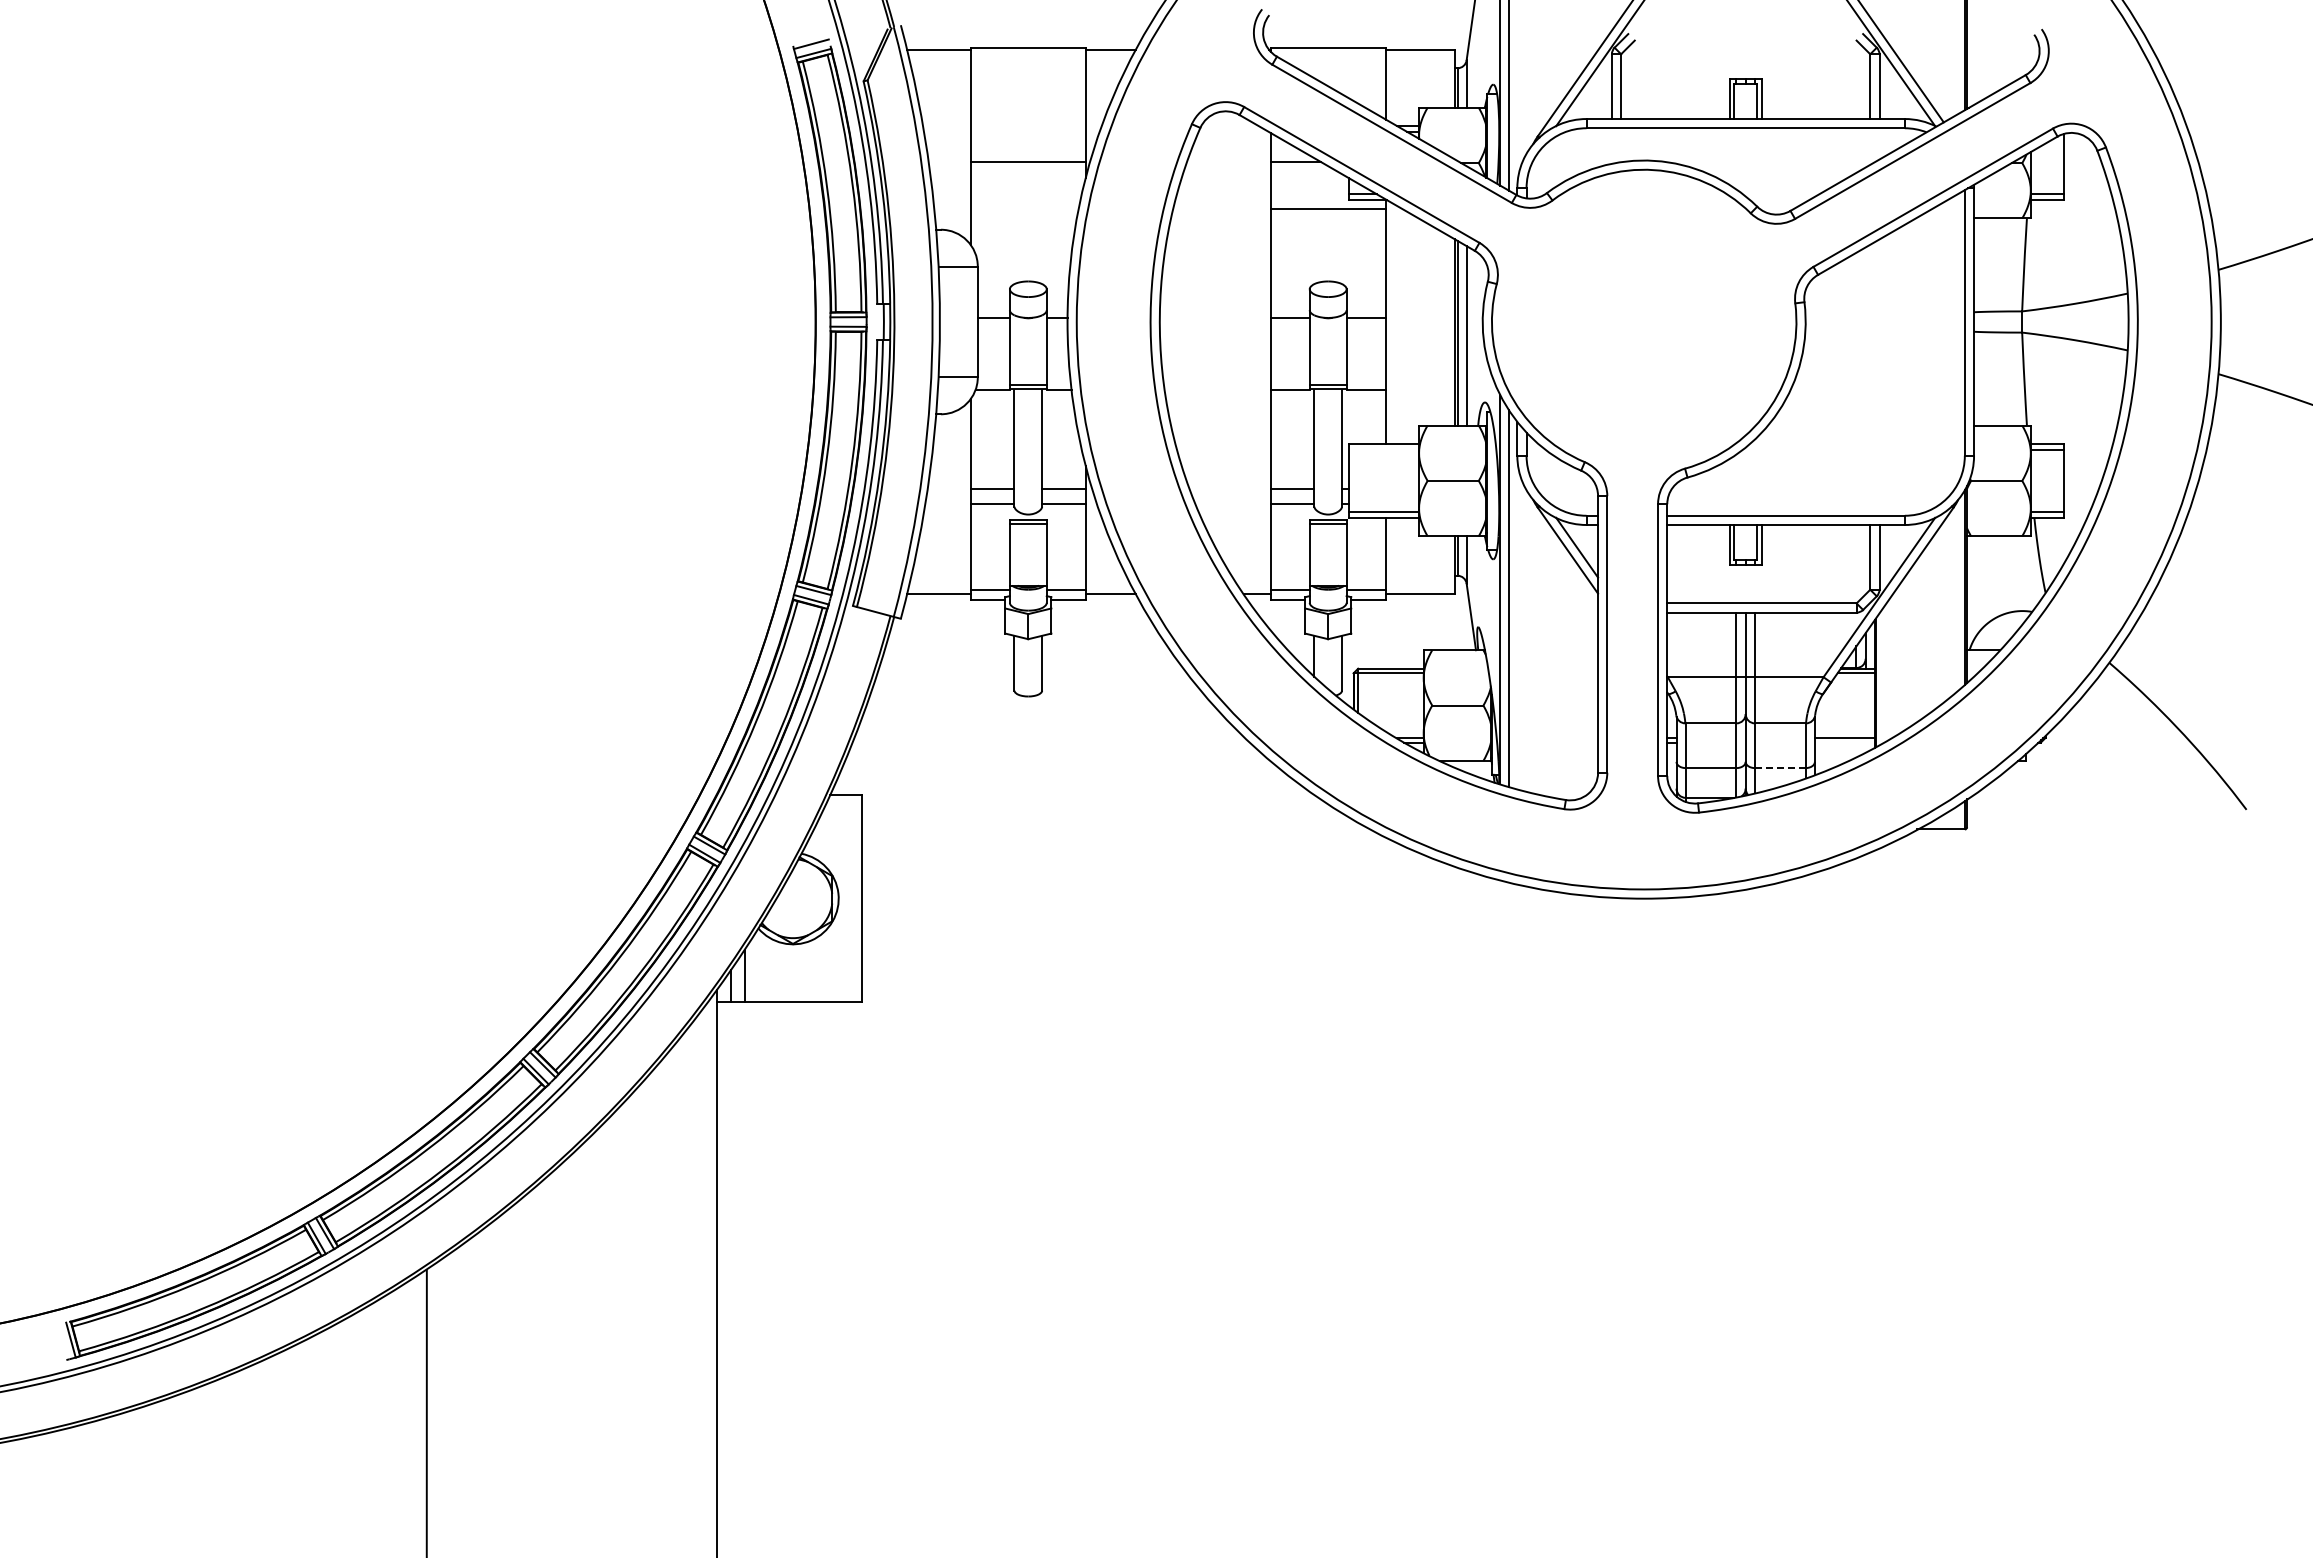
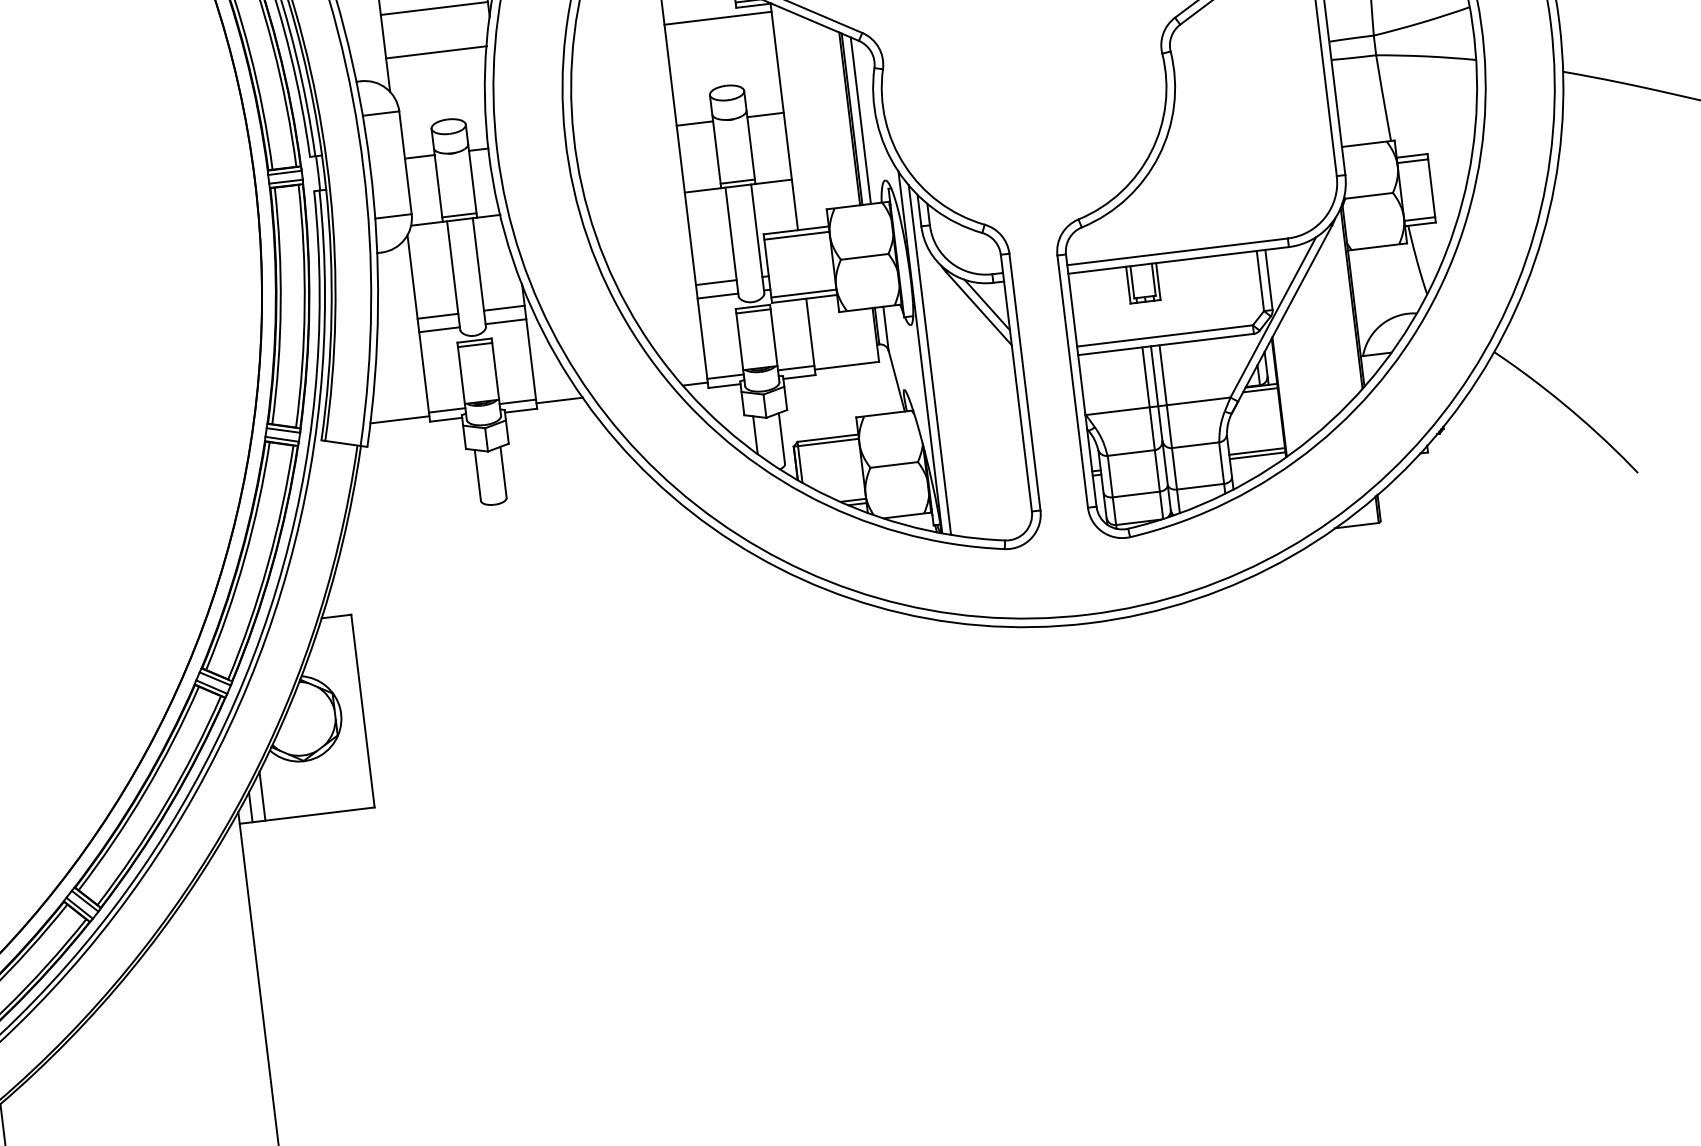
line: (1024, 208) -> (436, 52), added
line: (1383, 449) -> (796, 235), added
line: (1844, 742) -> (1257, 455), added
line: (1779, 768) -> (1199, 487), dashed -> solid

